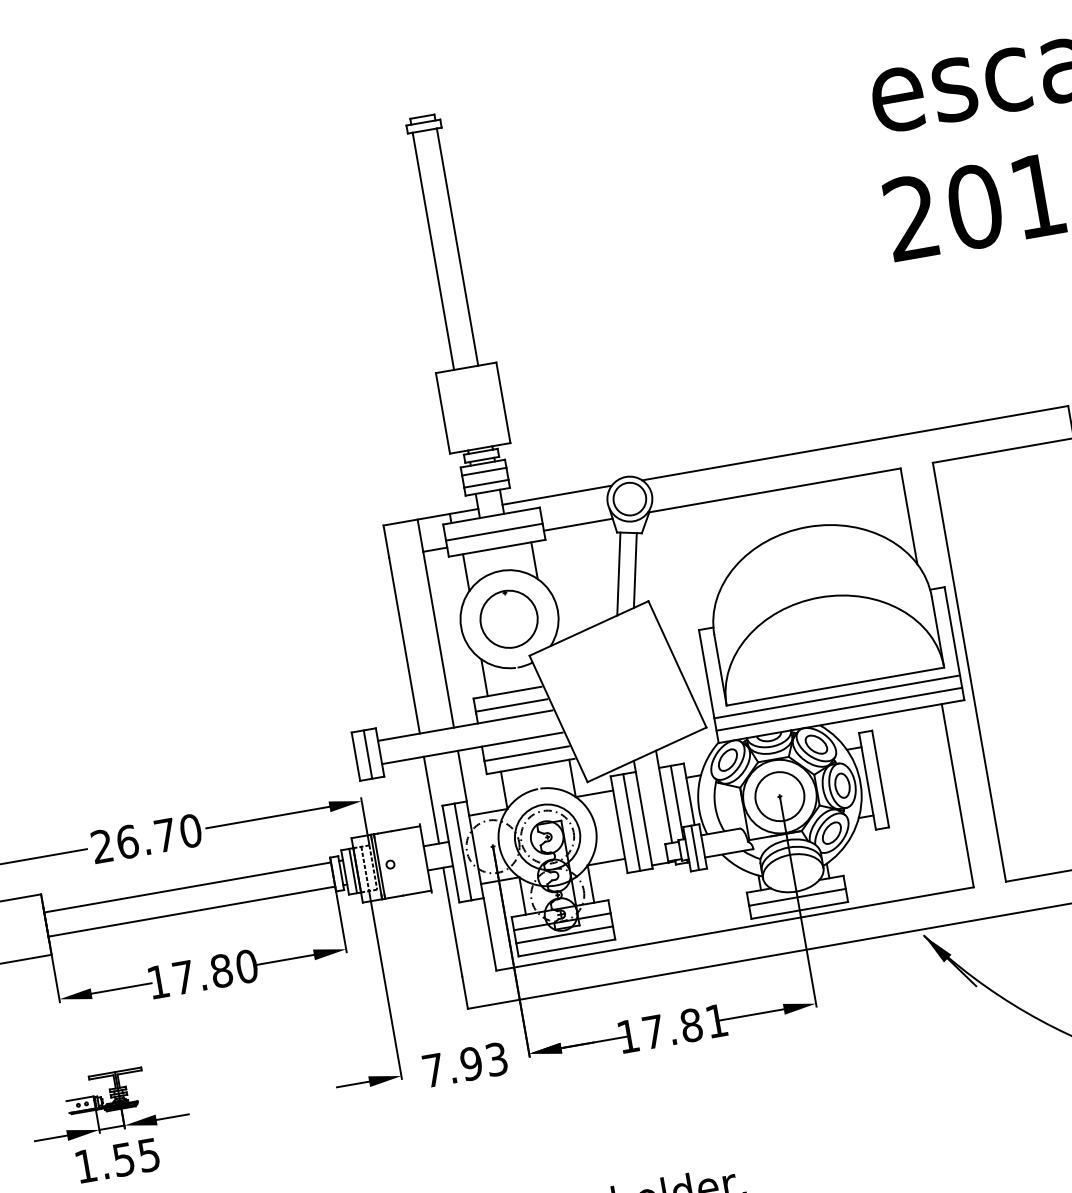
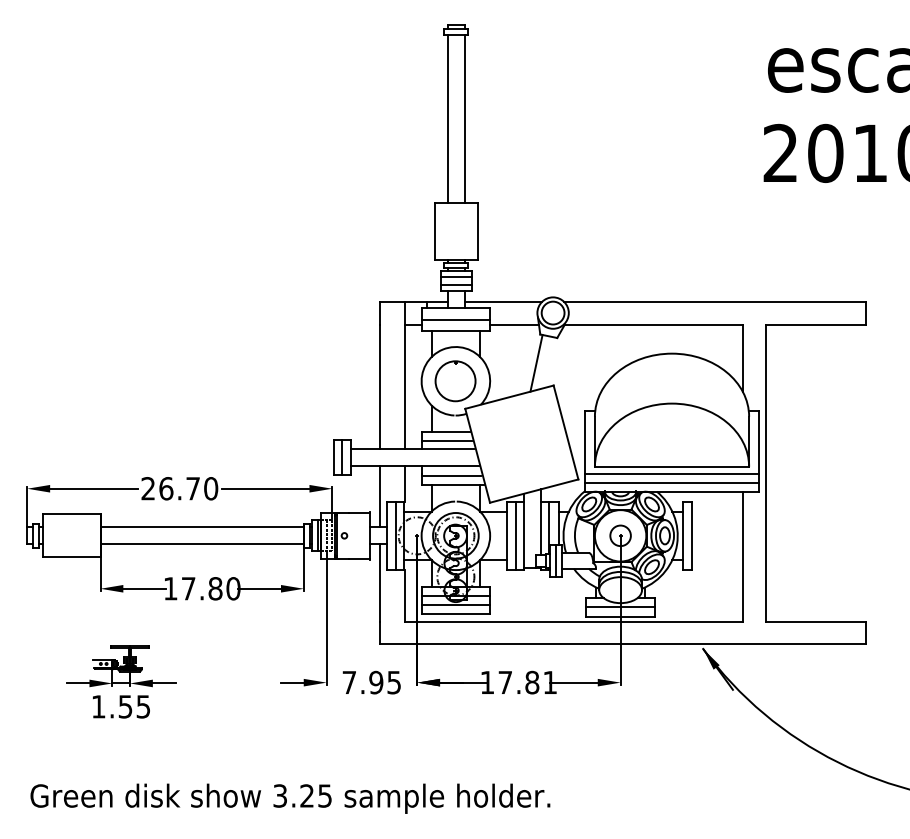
line: (634, 570) -> (547, 362), removed
circle: (779, 796) -> (620, 535), size x0.6
text: (496, 1057) -> (394, 681), 7.93 -> 7.95

